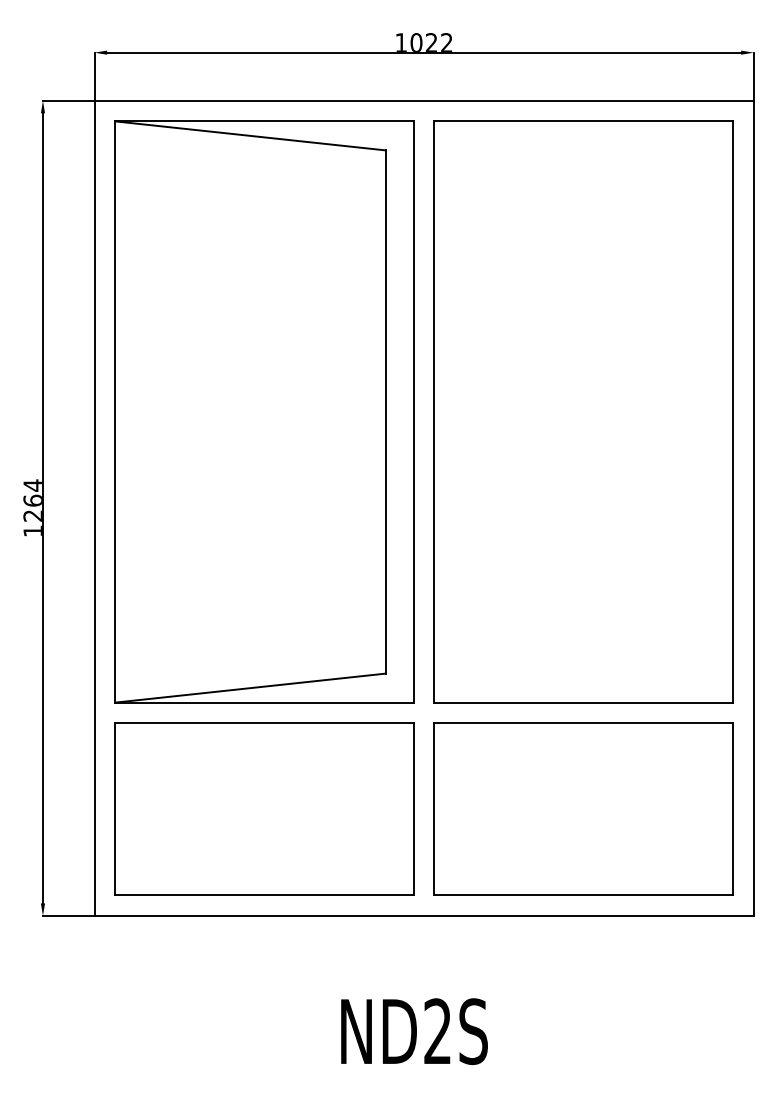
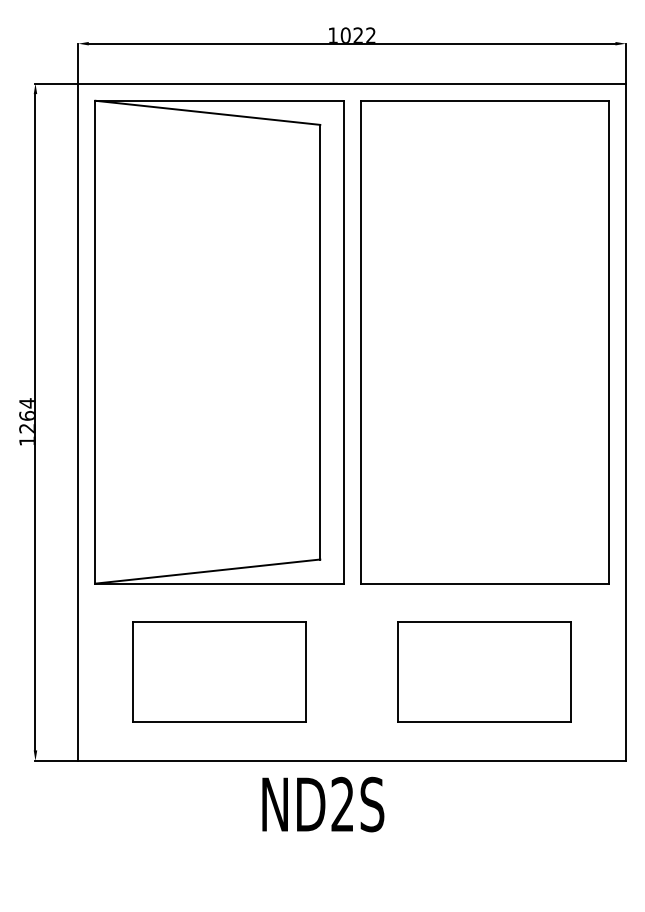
part: (264, 808) -> (219, 671), size x0.7
part: (583, 808) -> (484, 671), size x0.7
text: (414, 1031) -> (323, 804), moved

